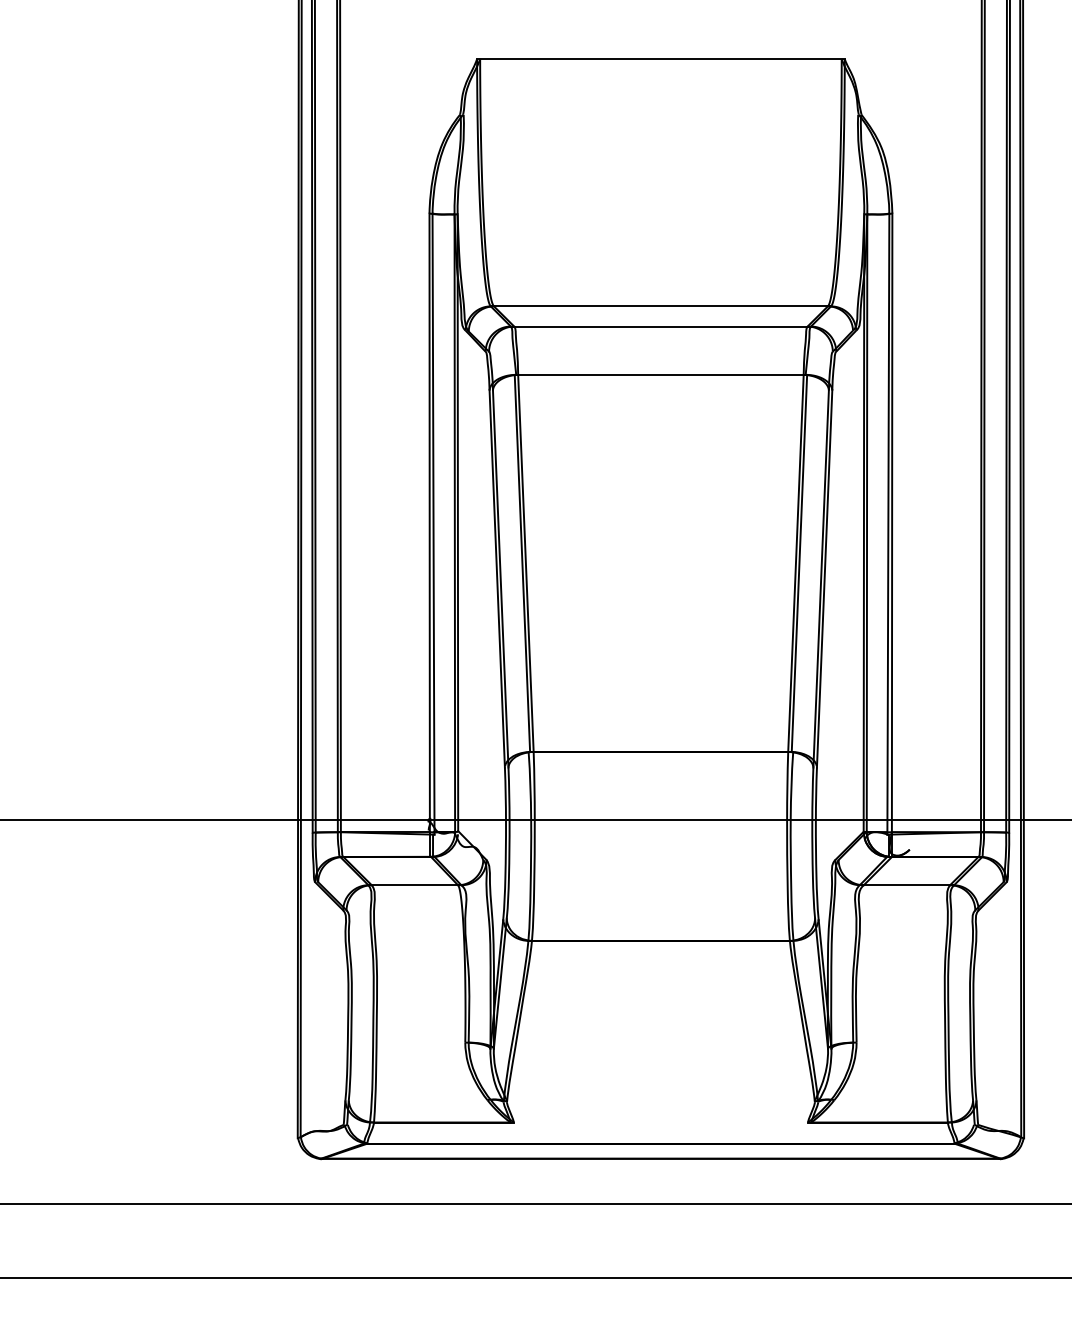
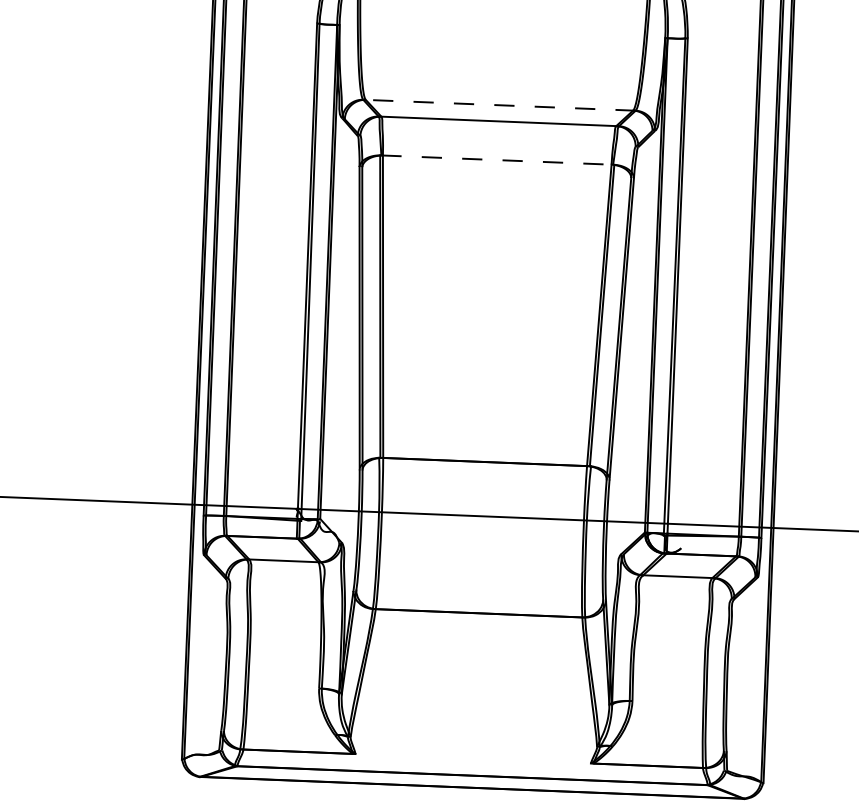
line: (660, 306) -> (499, 105), solid -> dashed
line: (660, 374) -> (496, 159), solid -> dashed

